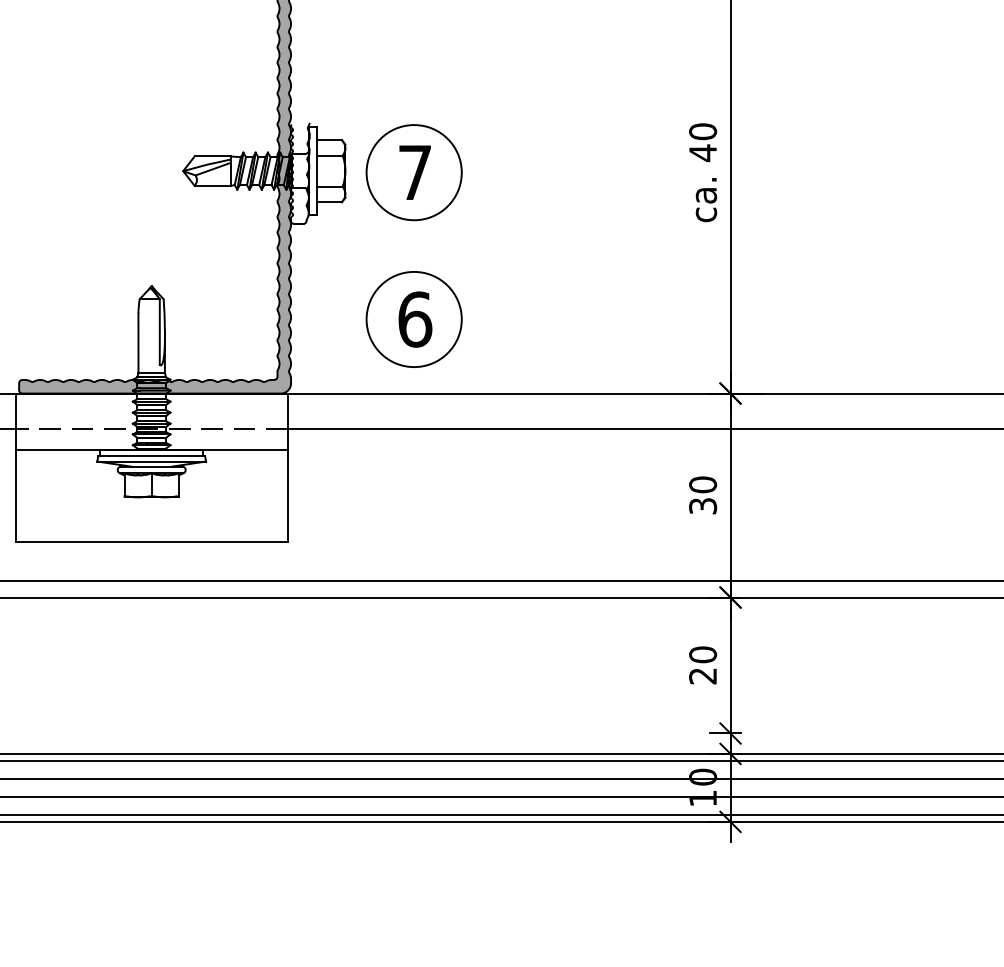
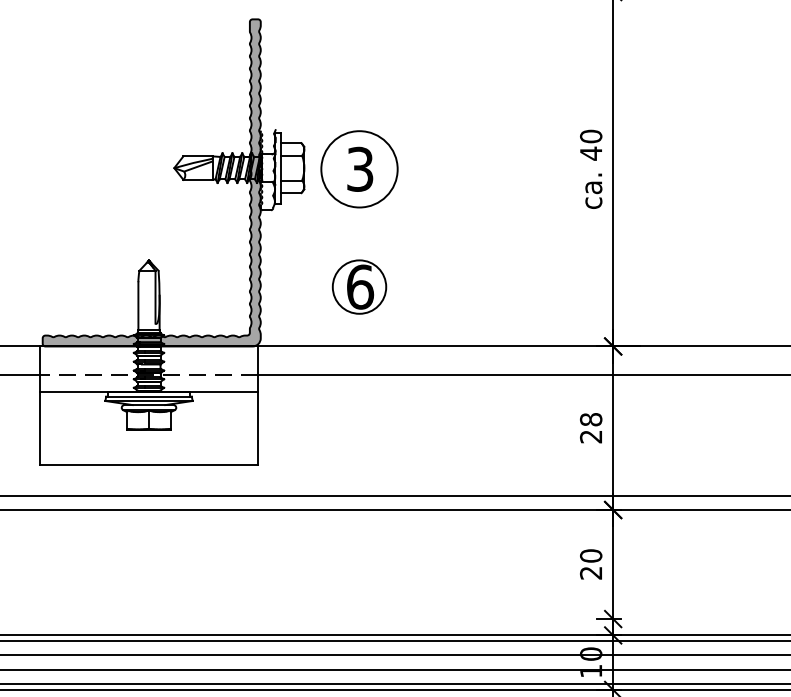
text: (415, 172) -> (360, 169), 7 -> 3
circle: (413, 319) -> (358, 287), size x0.7
text: (703, 495) -> (591, 428), 30 -> 28

